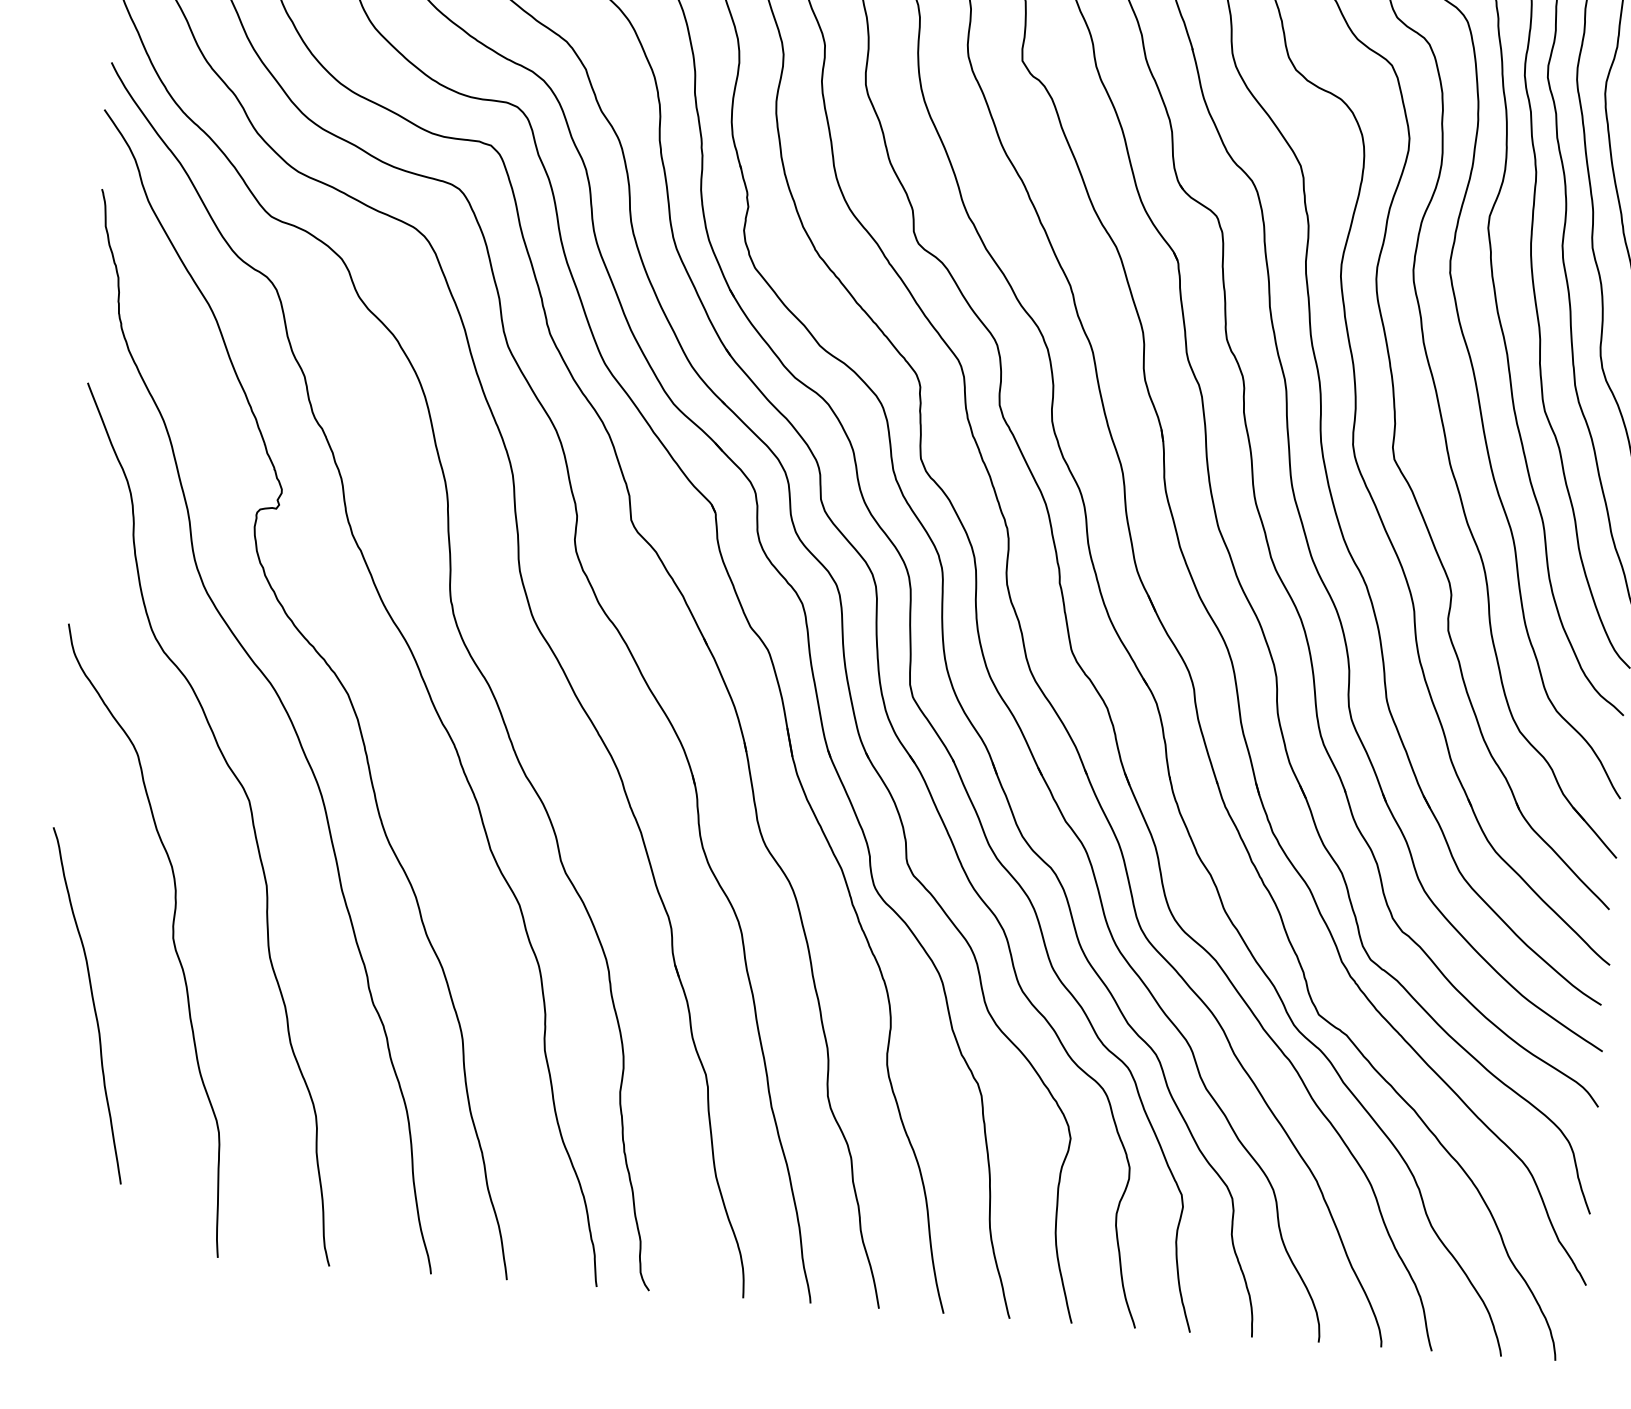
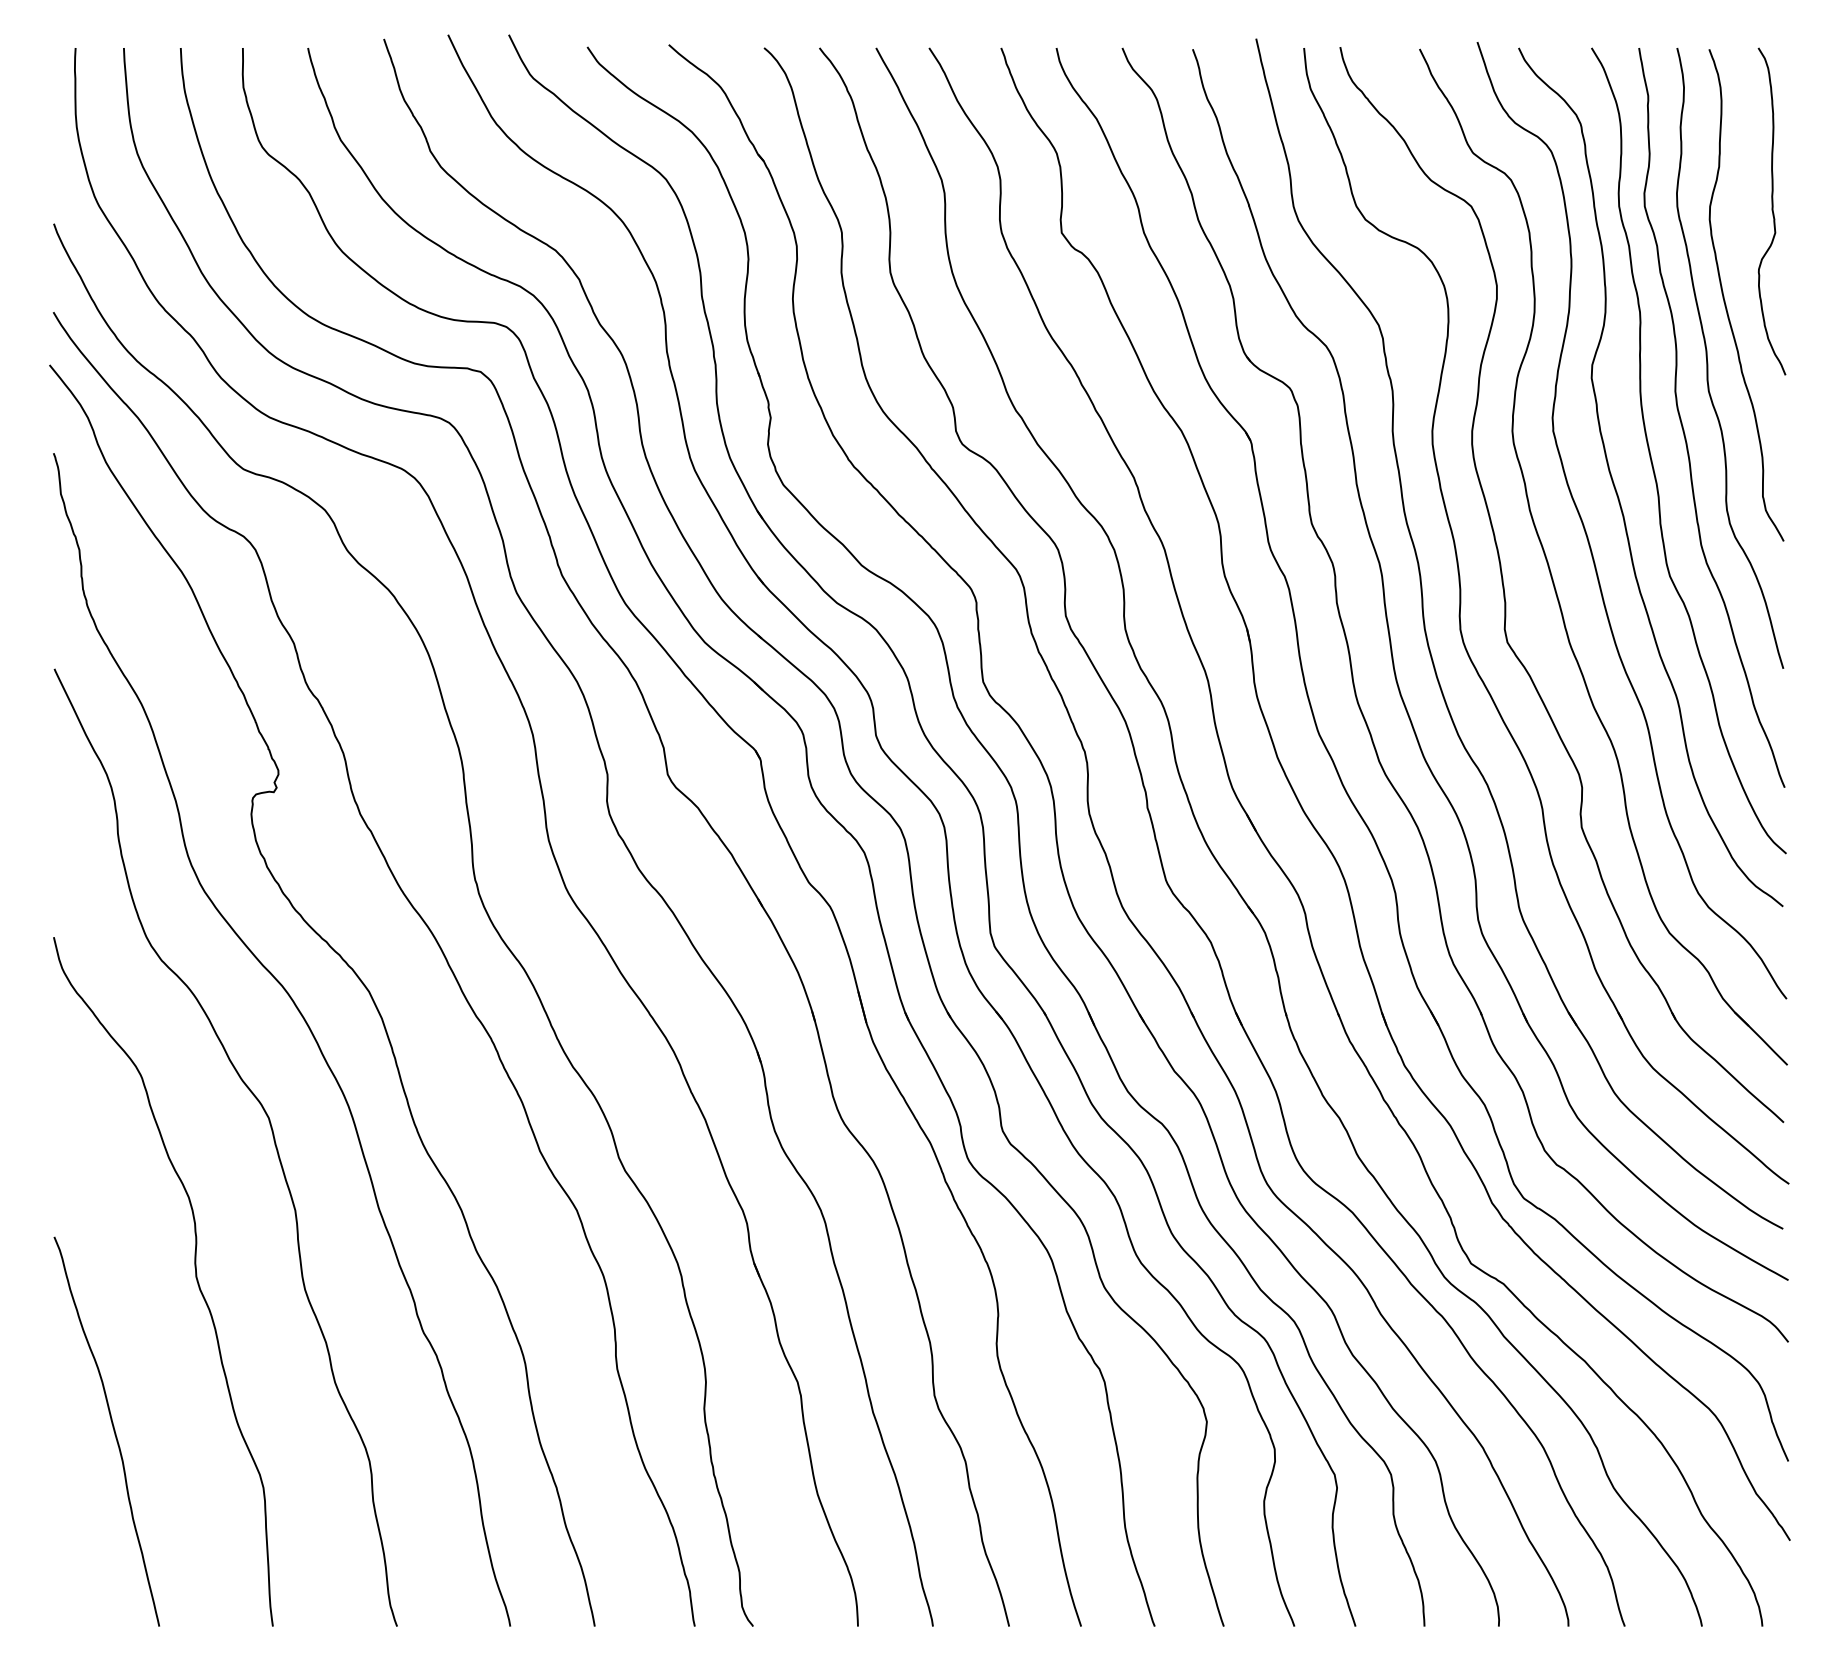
curve: (93, 1006) -> (113, 1431), moved

